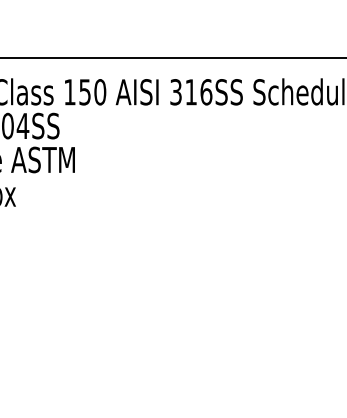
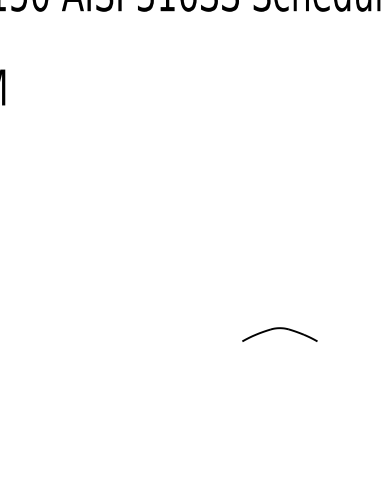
part: (272, 337) -> (280, 334), added

